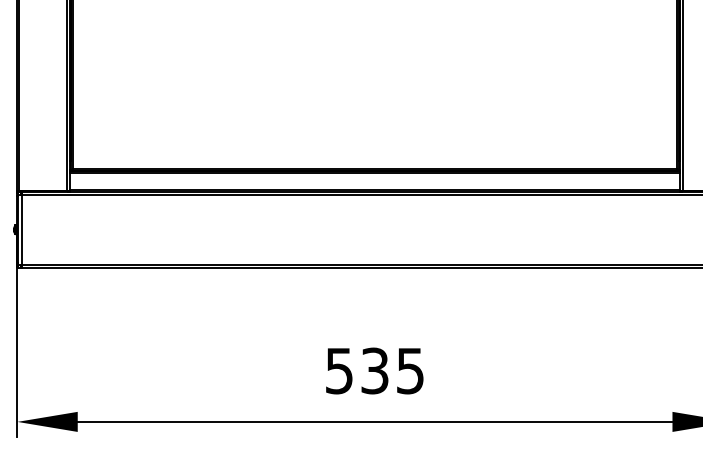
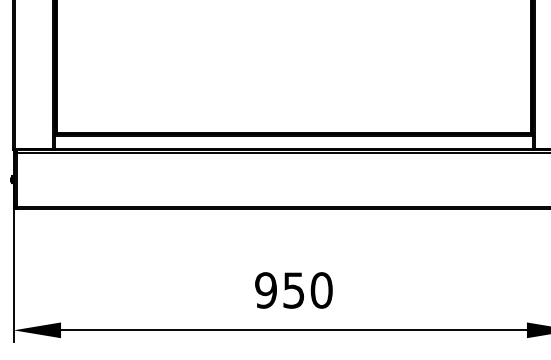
text: (374, 371) -> (293, 290), 535 -> 950

